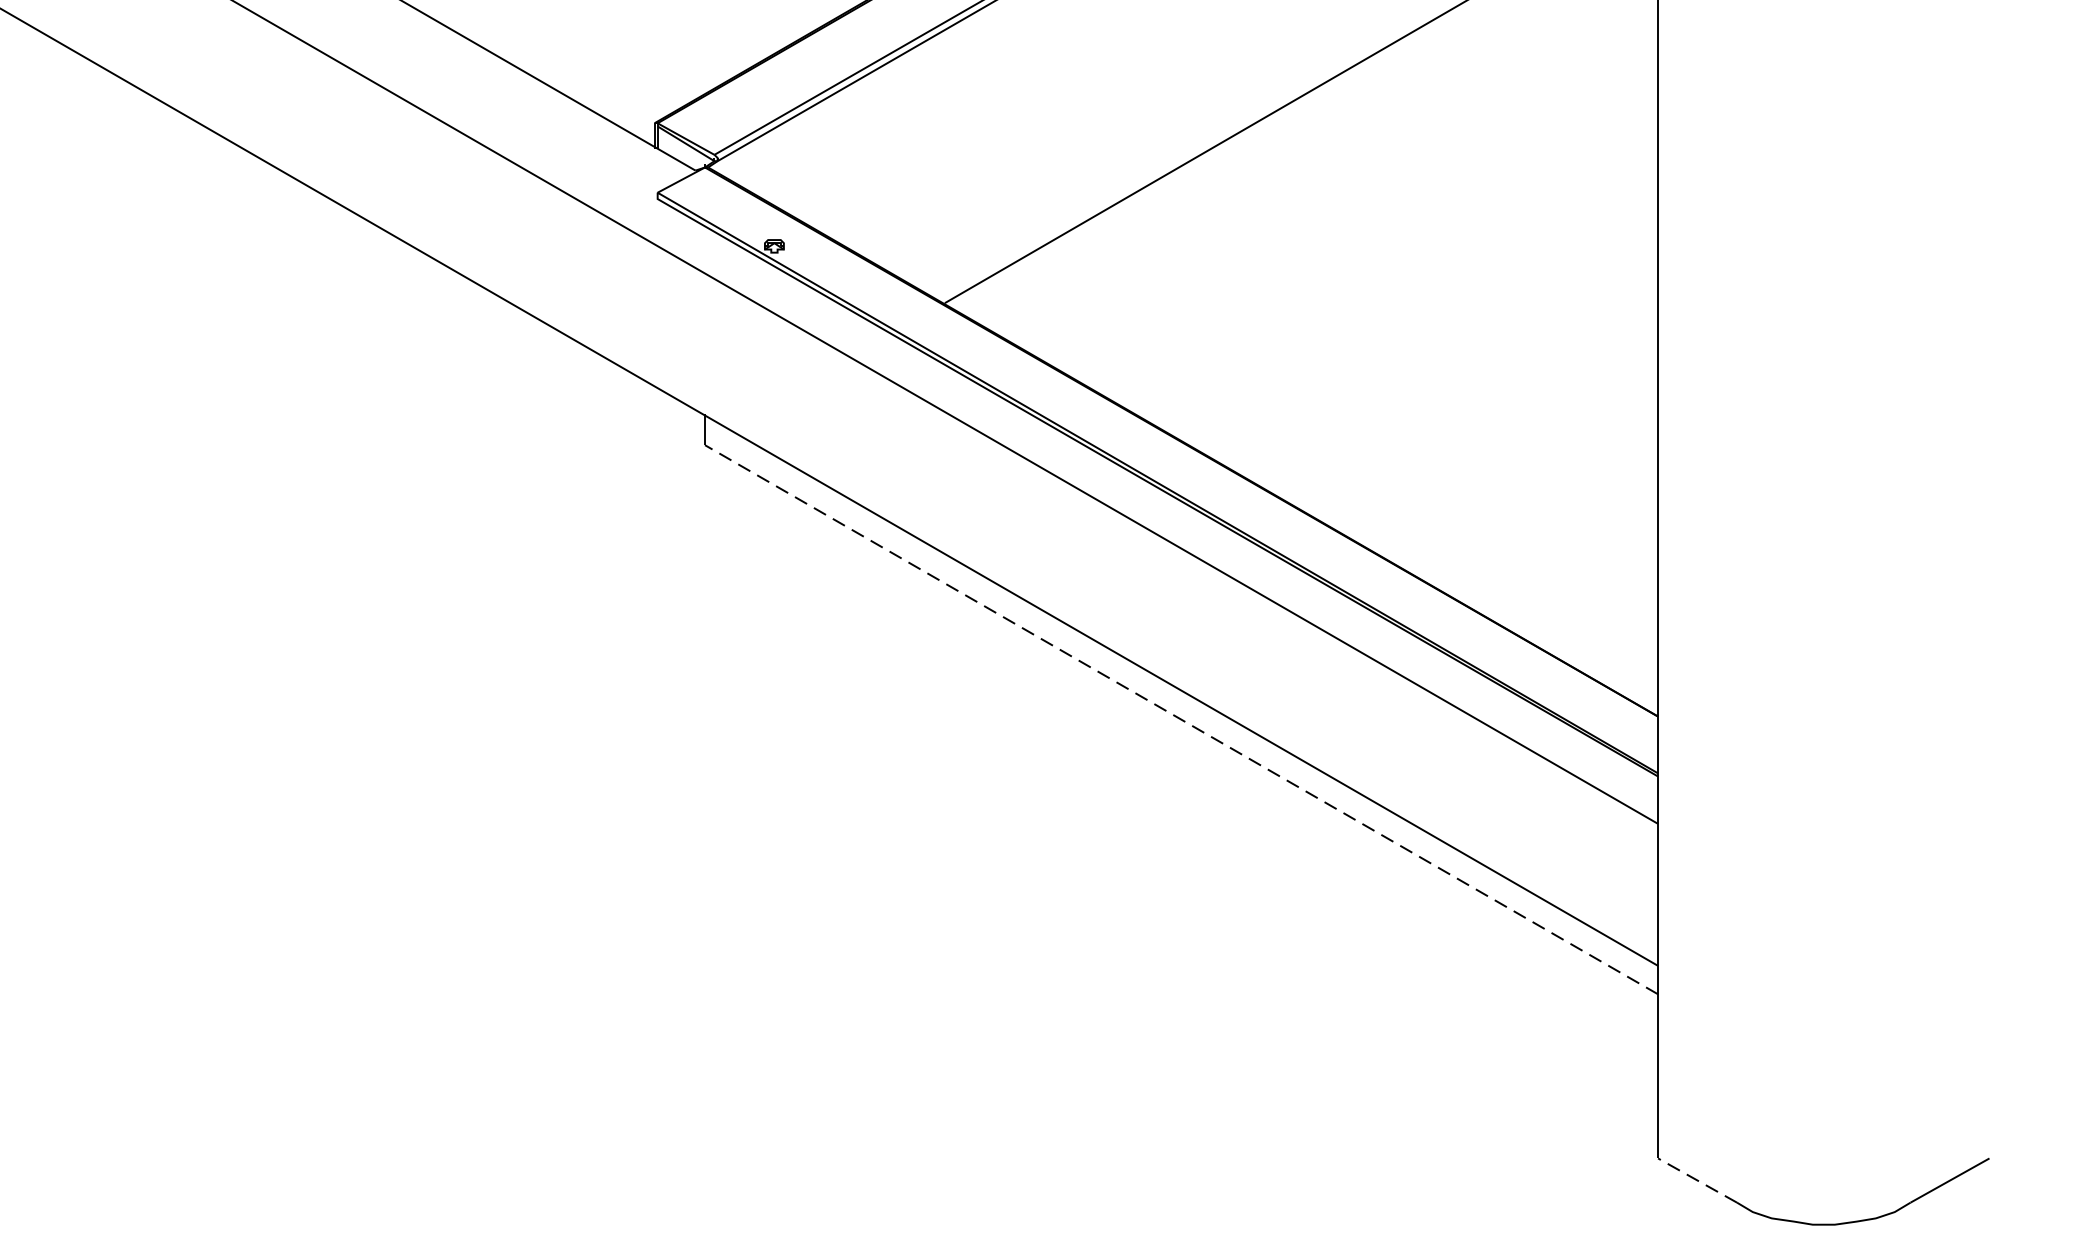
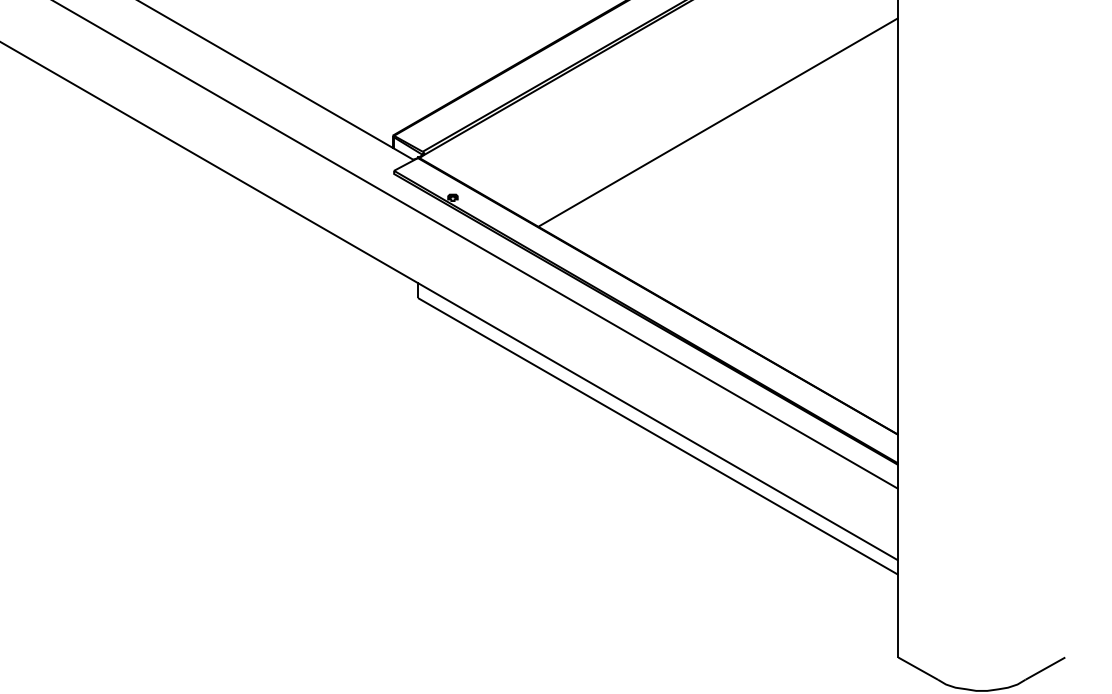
line: (1180, 719) -> (657, 436), dashed -> solid
line: (1698, 1180) -> (918, 668), dashed -> solid

